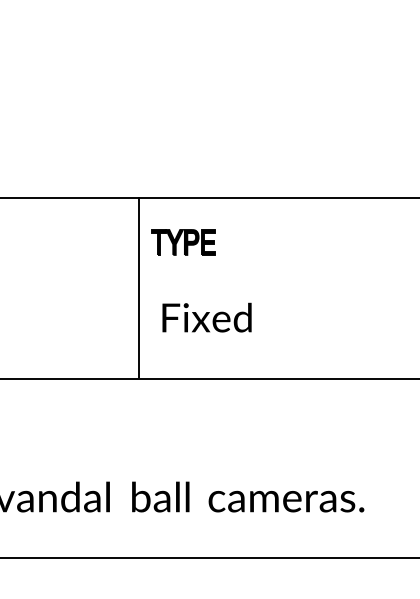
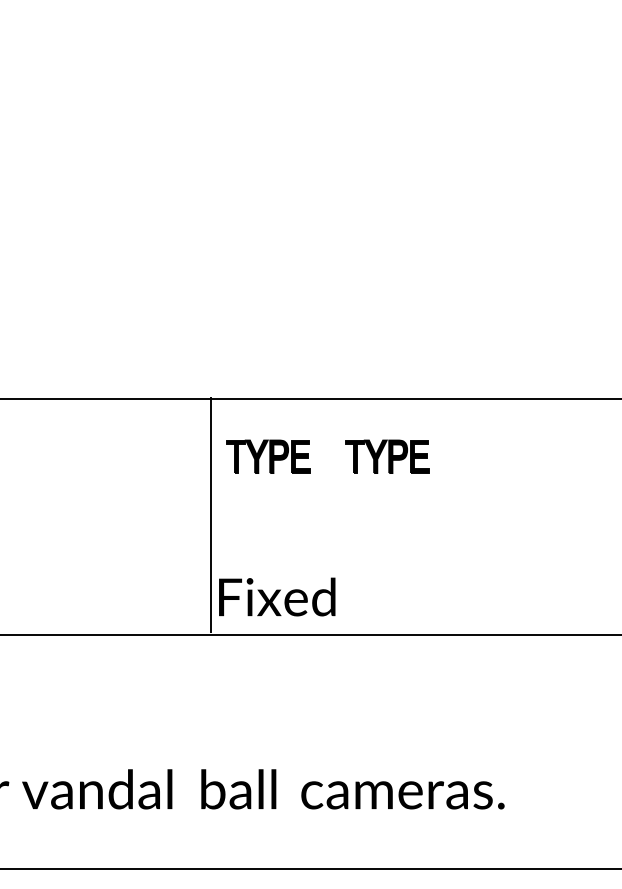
part: (274, 242) -> (387, 456), added
text: (207, 317) -> (277, 596), moved

